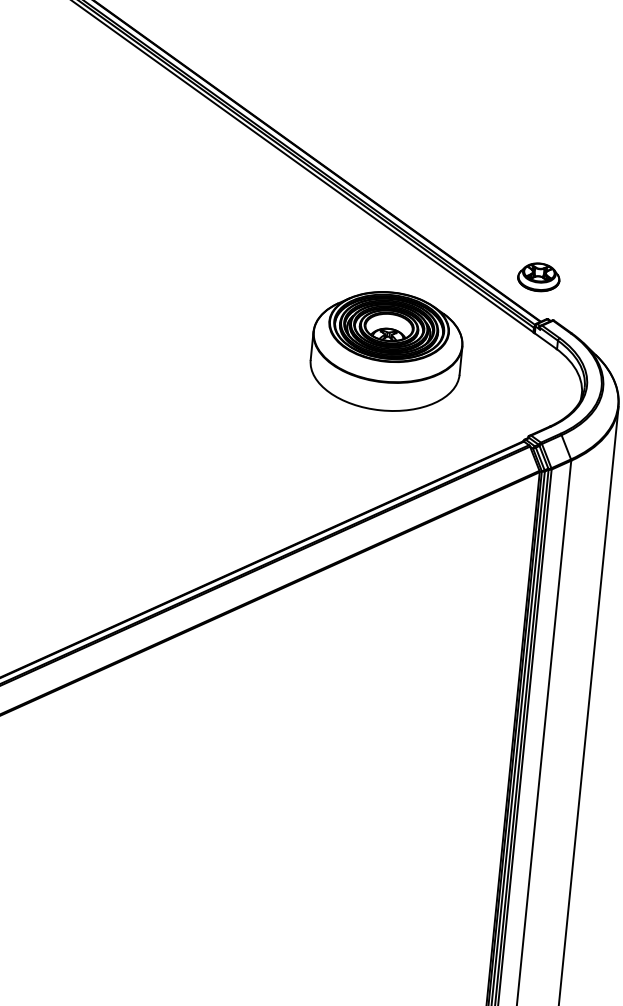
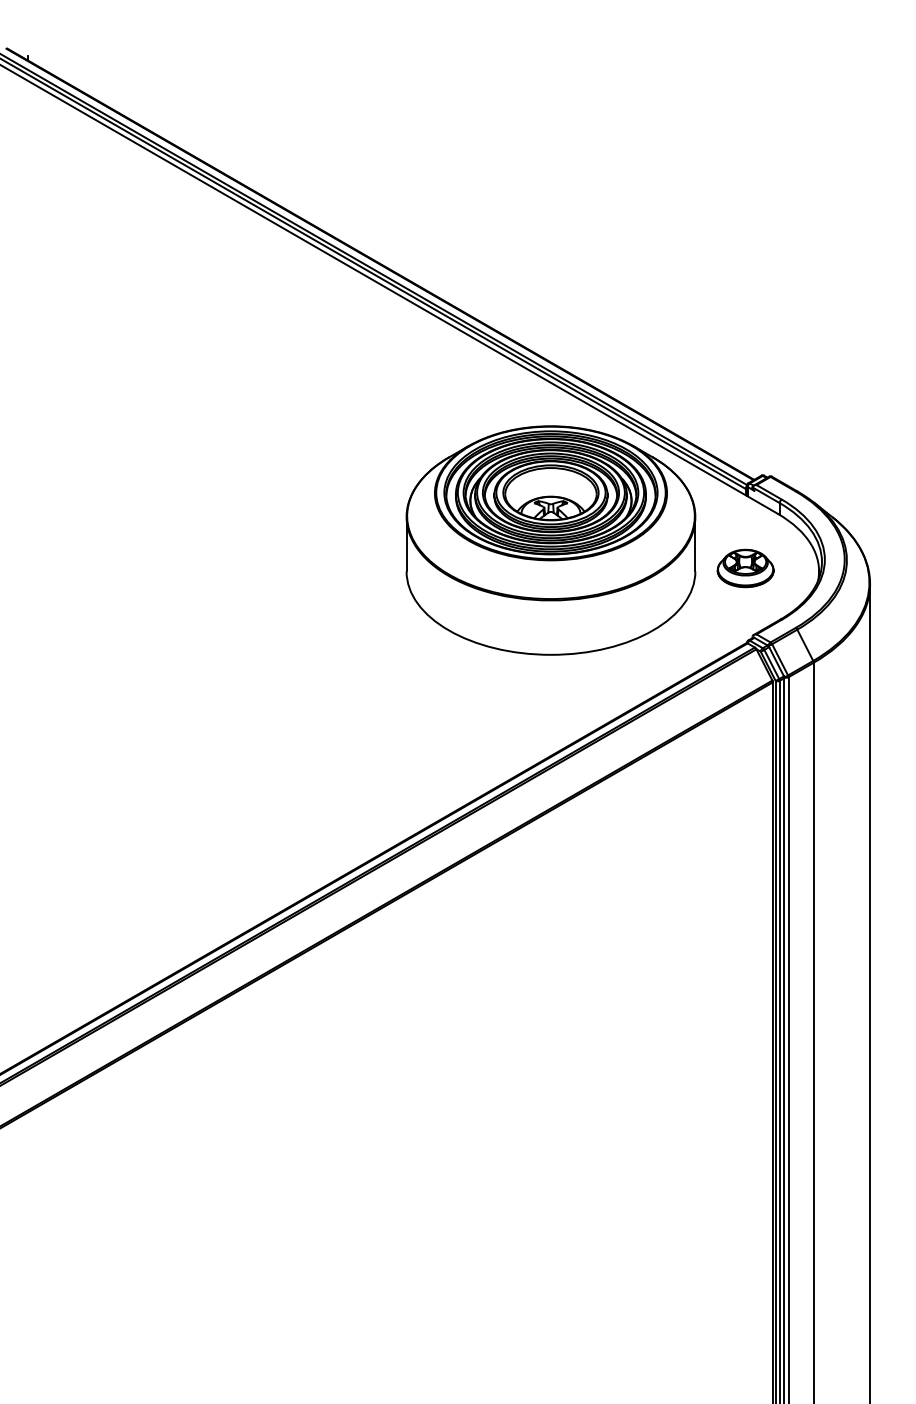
part: (538, 277) -> (745, 568), moved
part: (386, 351) -> (550, 540), size x1.43

